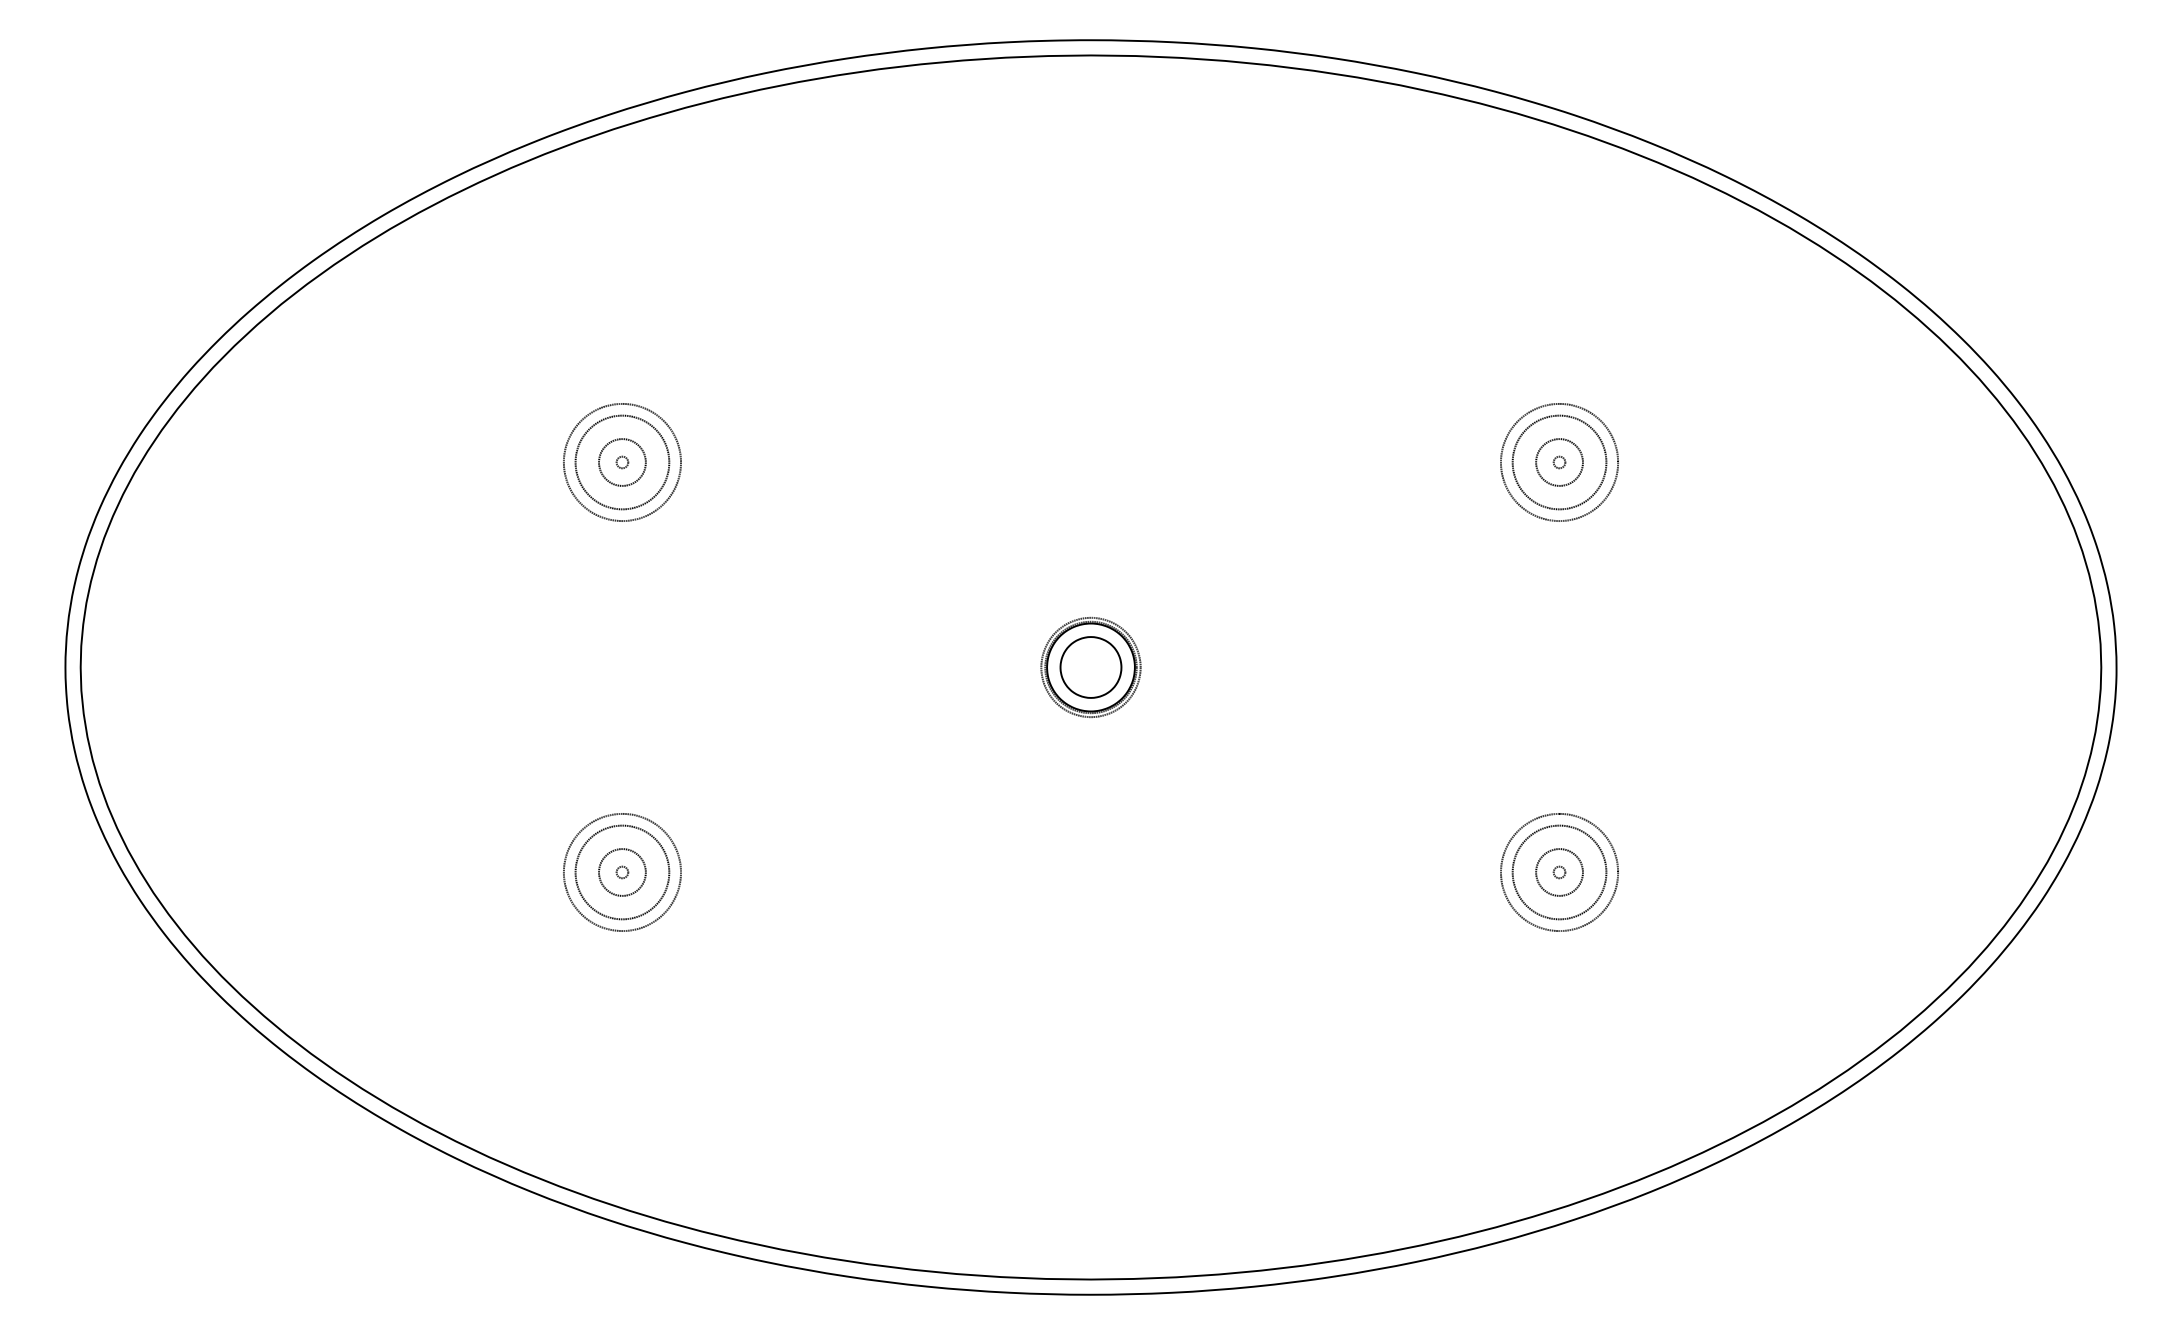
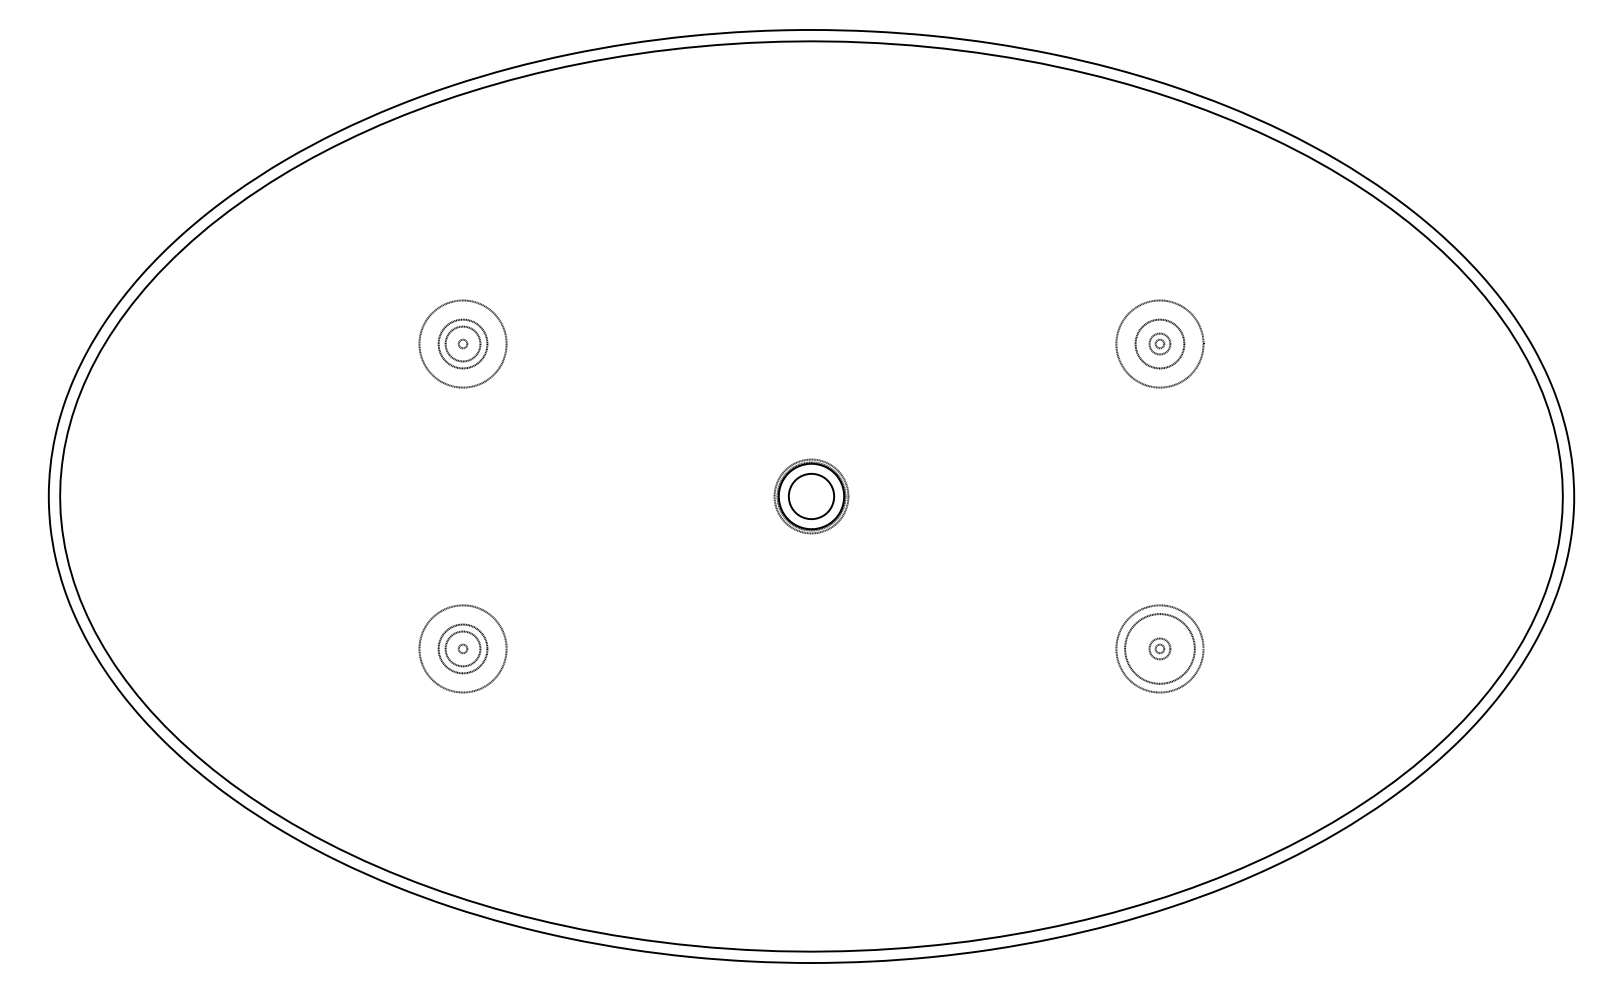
circle: (622, 462) -> (463, 344), size x0.7
circle: (1559, 462) -> (1159, 344), size x0.6
circle: (1559, 462) -> (1159, 344), size x0.7
circle: (622, 872) -> (463, 648), size x0.7
circle: (1559, 872) -> (1159, 648), size x0.6

